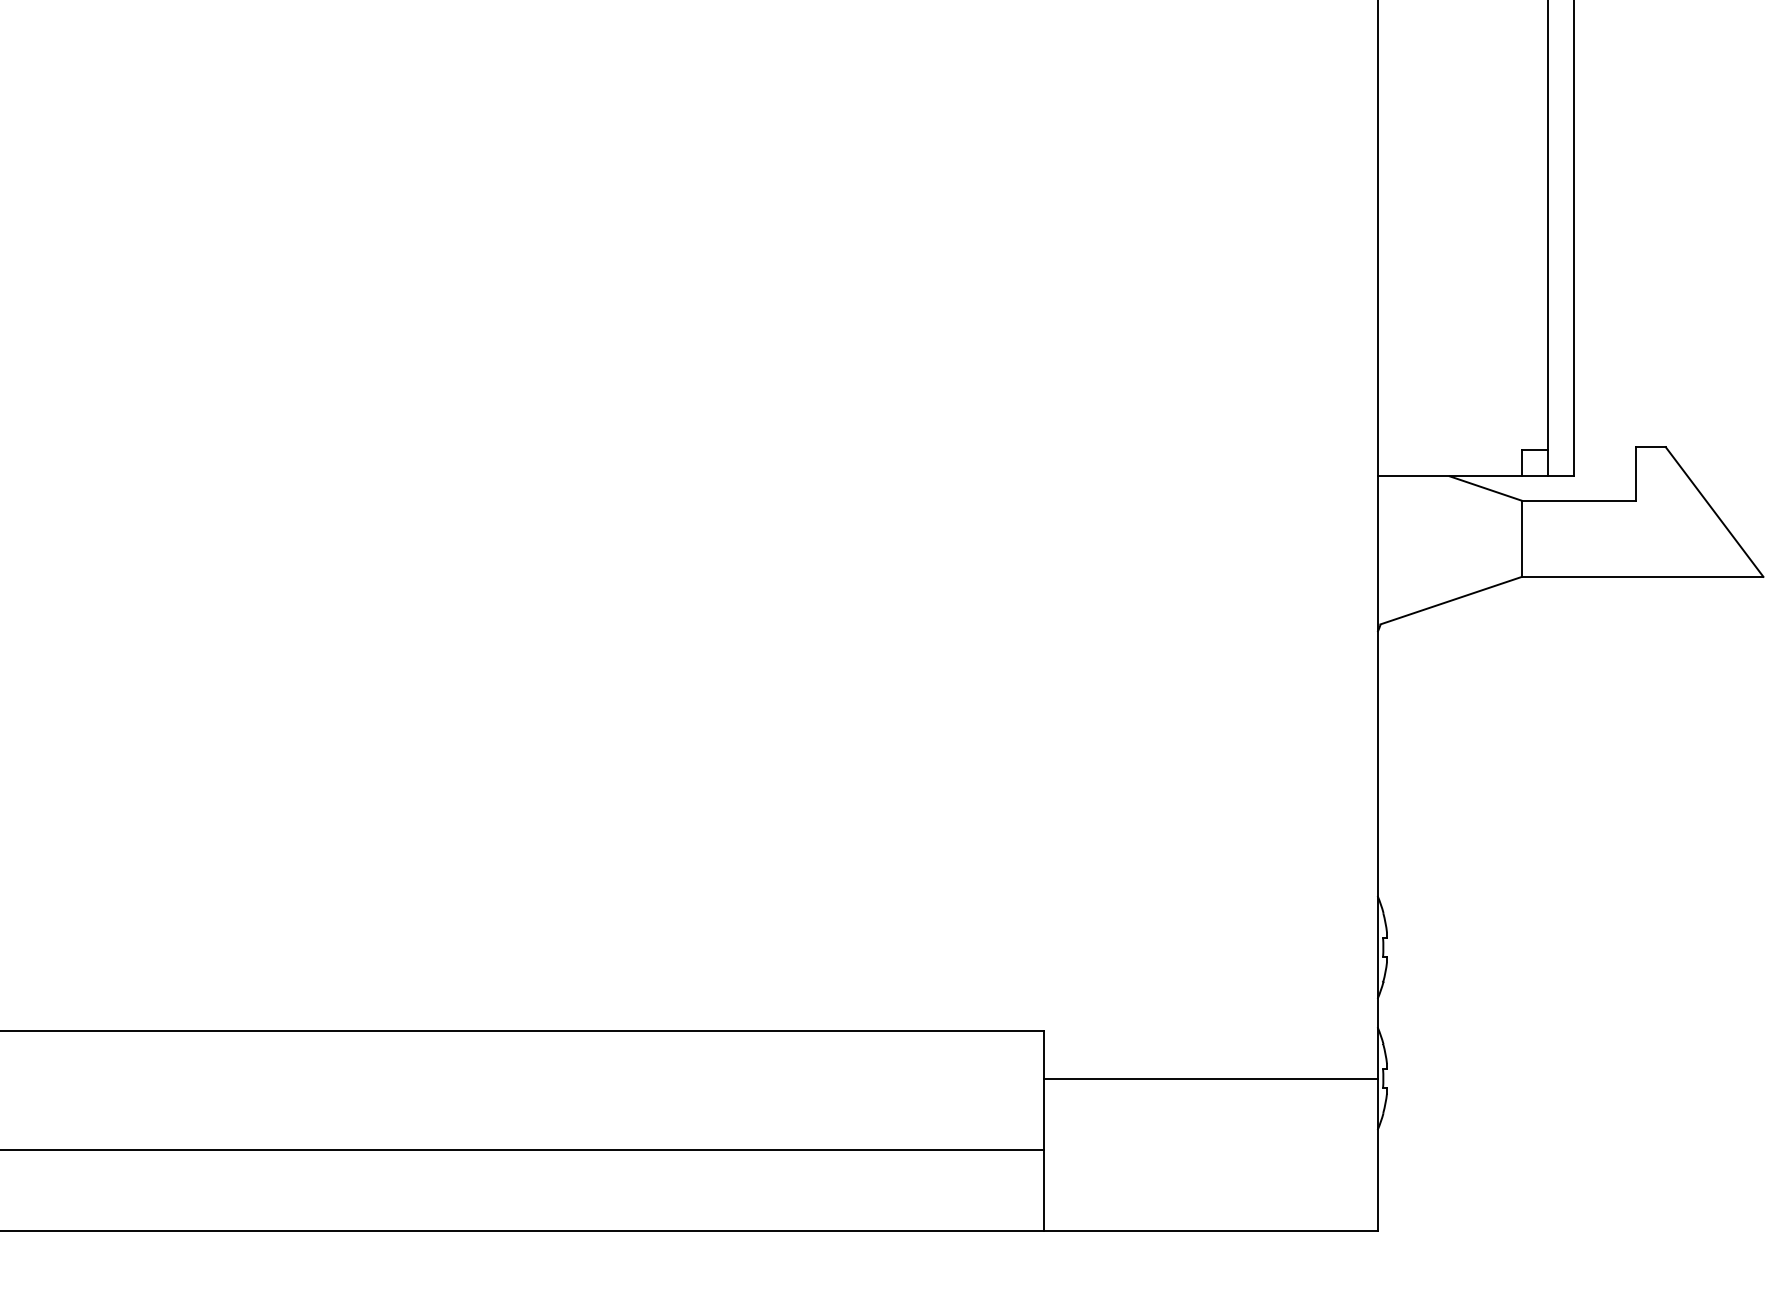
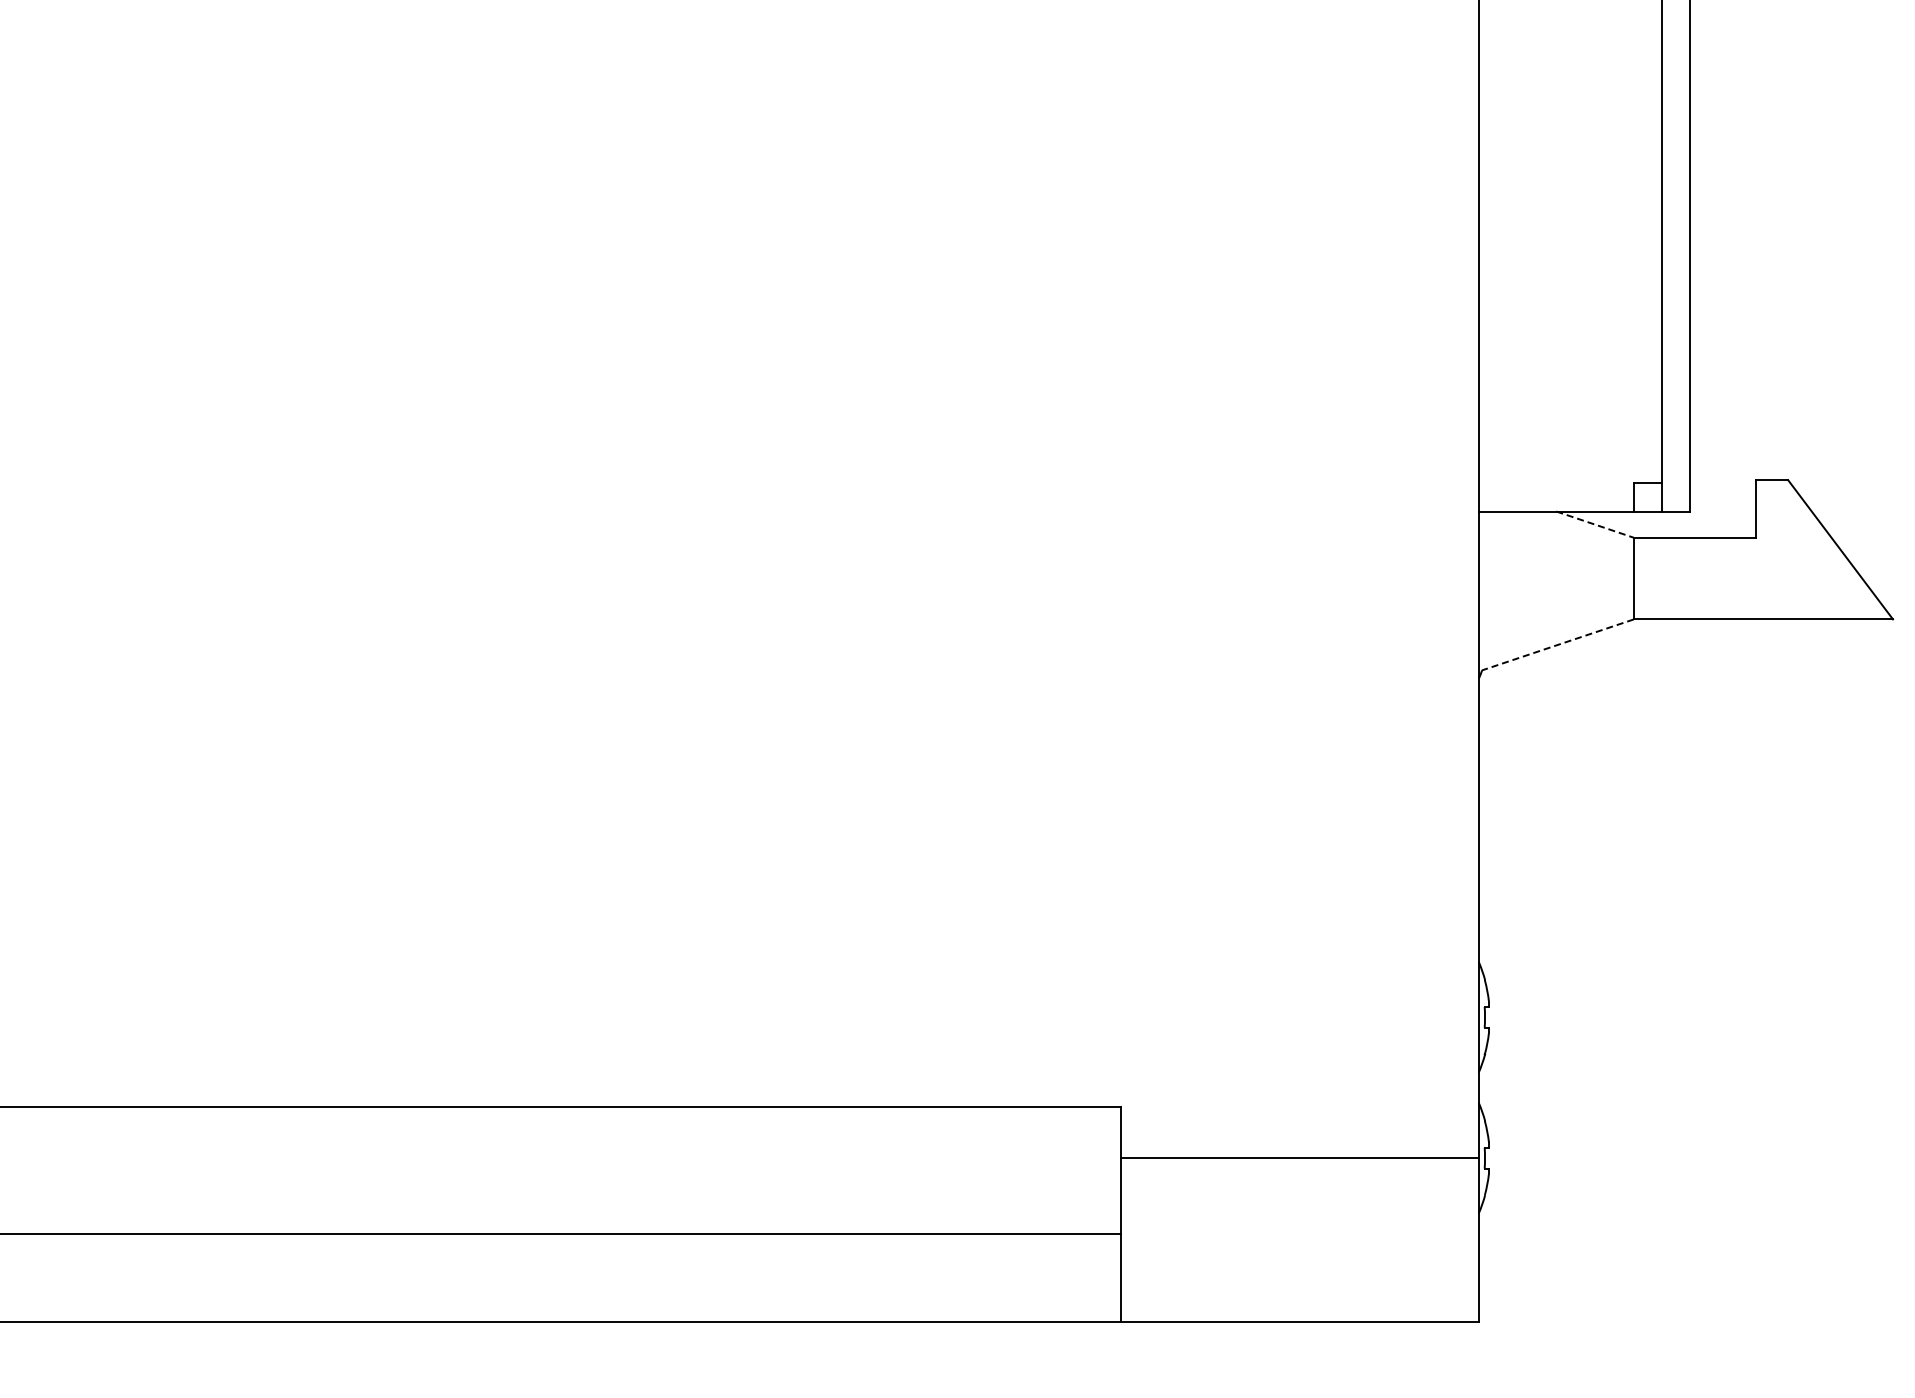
line: (1486, 488) -> (1595, 524), solid -> dashed
line: (1450, 601) -> (1557, 645), solid -> dashed

